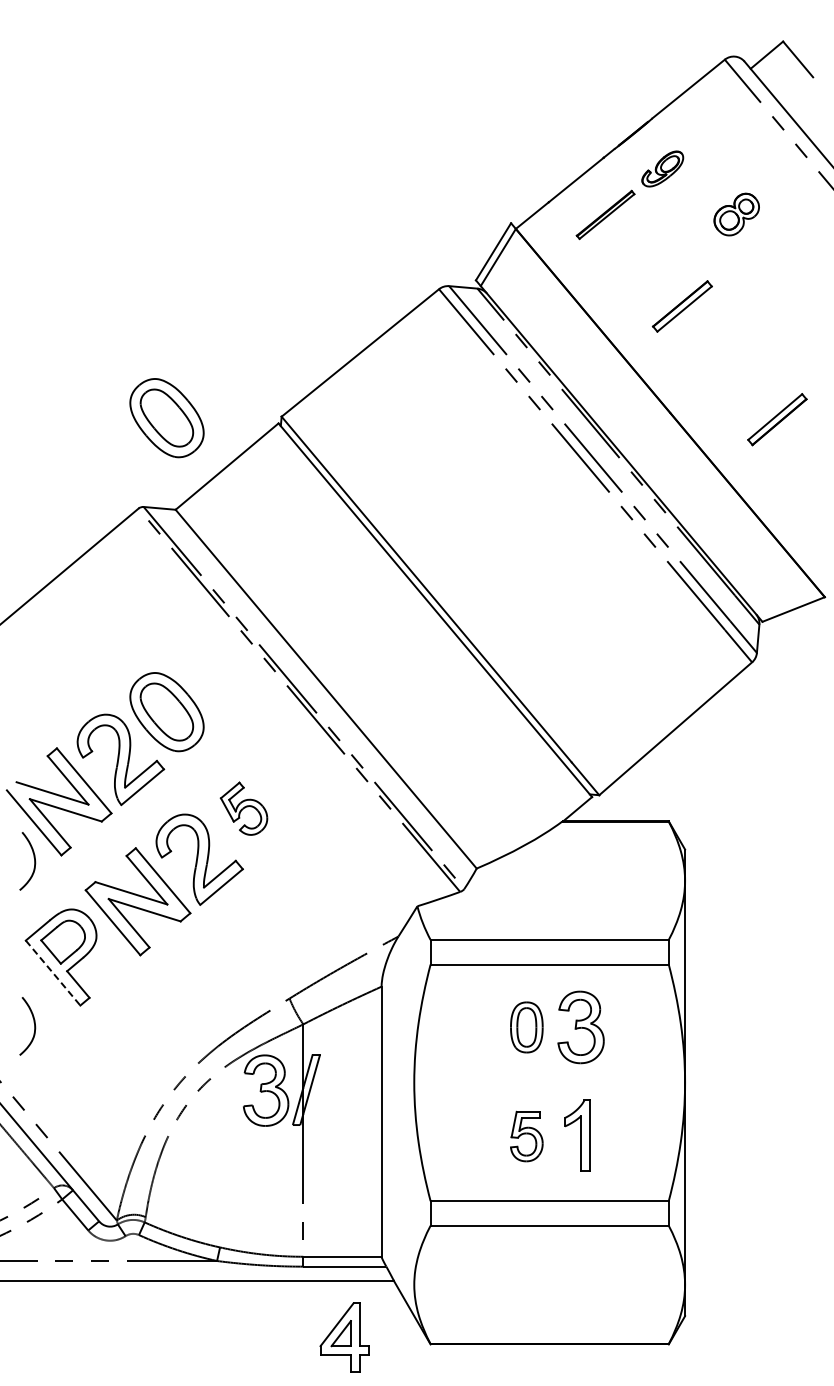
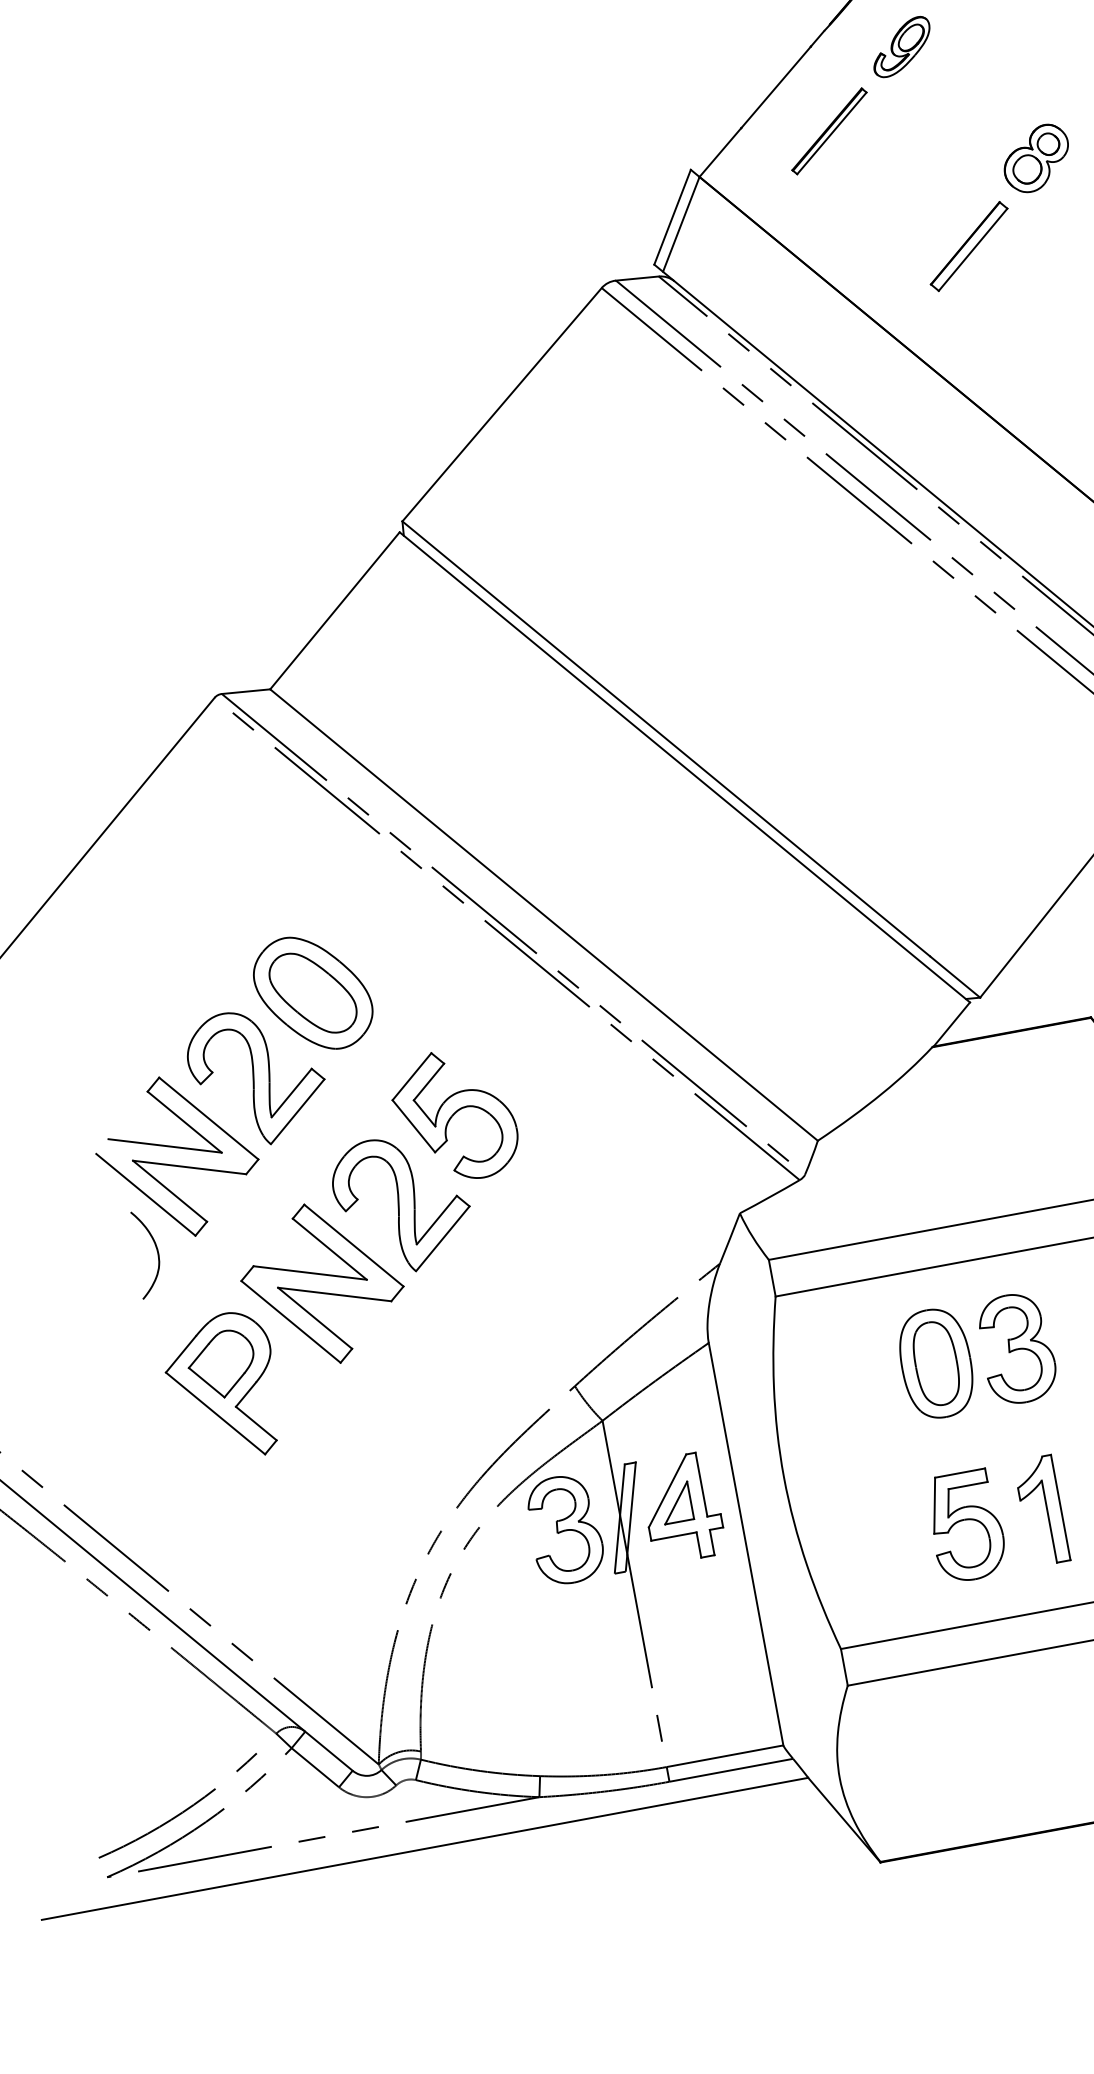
part: (736, 214) -> (1036, 158), moved
part: (166, 418) -> (231, 555), removed
part: (243, 808) -> (453, 1115), size x1.67
line: (53, 973) -> (216, 1413), dashed -> solid
curve: (34, 1026) -> (202, 1498), removed
part: (526, 1027) -> (935, 1363), size x1.43
part: (526, 1136) -> (966, 1526), size x1.43
part: (344, 1337) -> (682, 1507), moved

